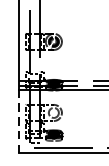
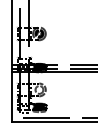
line: (18, 121) -> (11, 96), dashed -> solid

